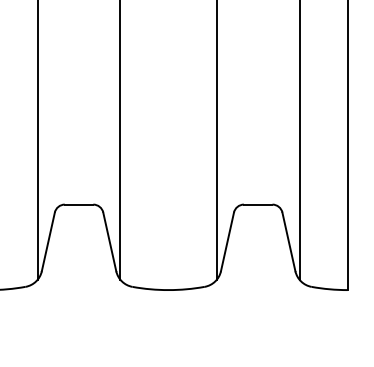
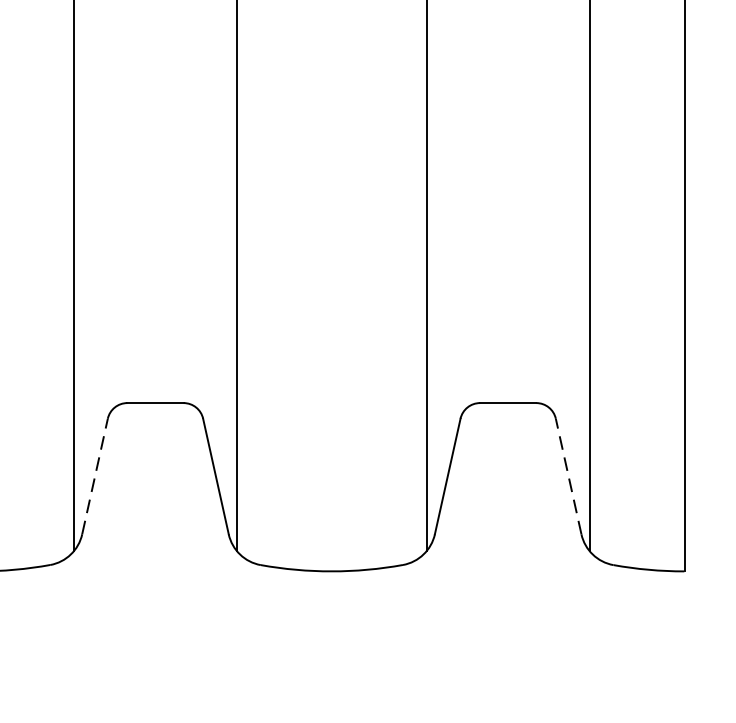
line: (48, 241) -> (95, 475), solid -> dashed
line: (288, 241) -> (567, 475), solid -> dashed

